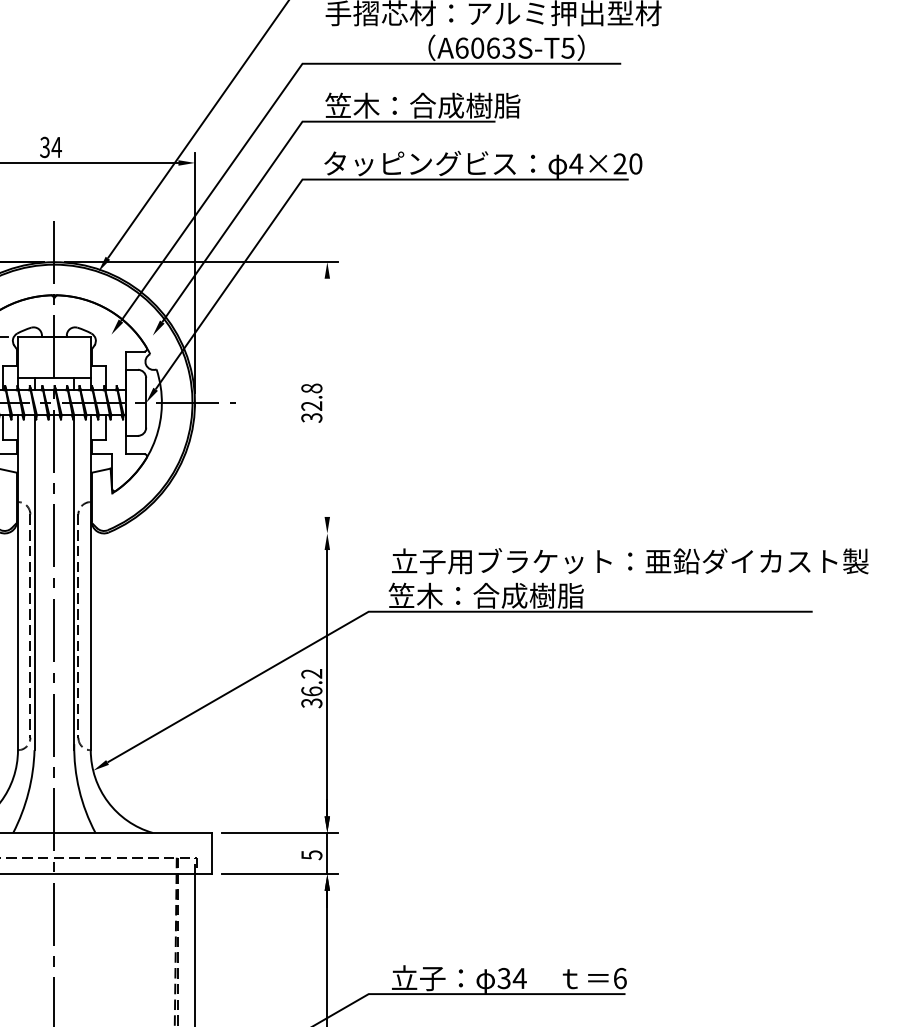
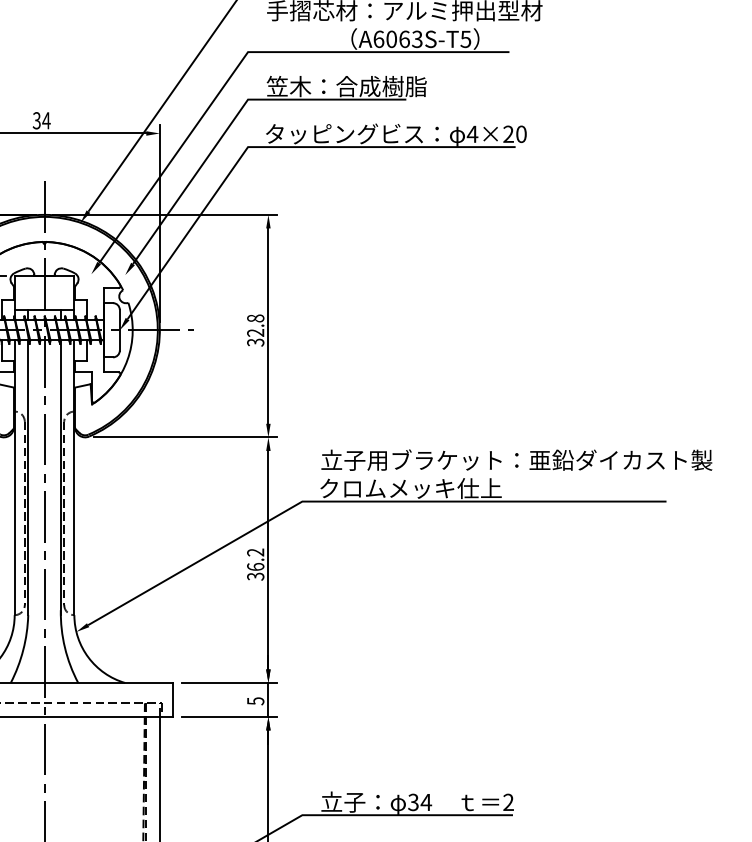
line: (327, 397) -> (268, 325), added
line: (225, 533) -> (184, 437), added
text: (499, 595) -> (409, 488), 笠木：合成樹脂 -> クロムメッキ仕上
text: (620, 978) -> (508, 802), 6 -> 2

